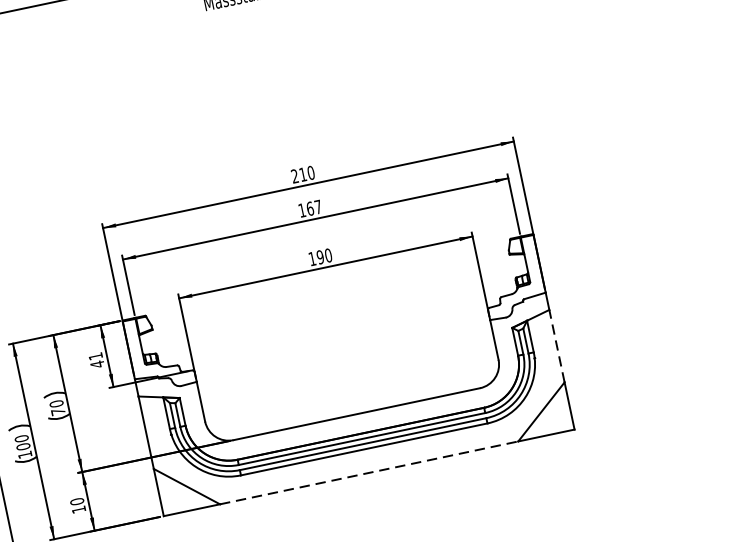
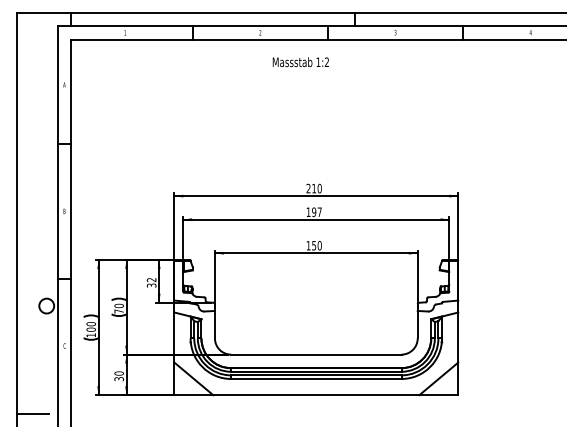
text: (310, 209) -> (314, 212), 167 -> 197
text: (320, 256) -> (314, 245), 190 -> 150
line: (557, 346) -> (458, 337), dashed -> solid
text: (96, 360) -> (151, 282), 41 -> 32
line: (369, 473) -> (316, 395), dashed -> solid
text: (78, 510) -> (118, 379), 10 -> 30

